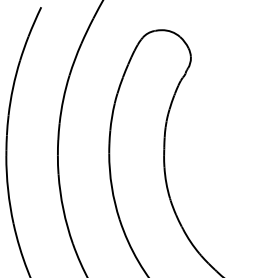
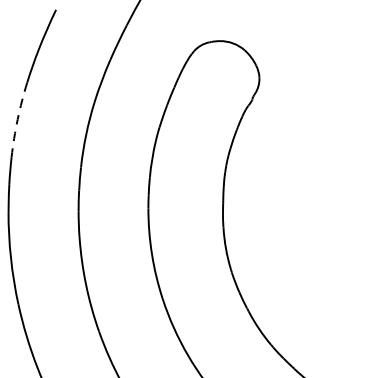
arc: (13, 87) -> (18, 119), solid -> dashed

